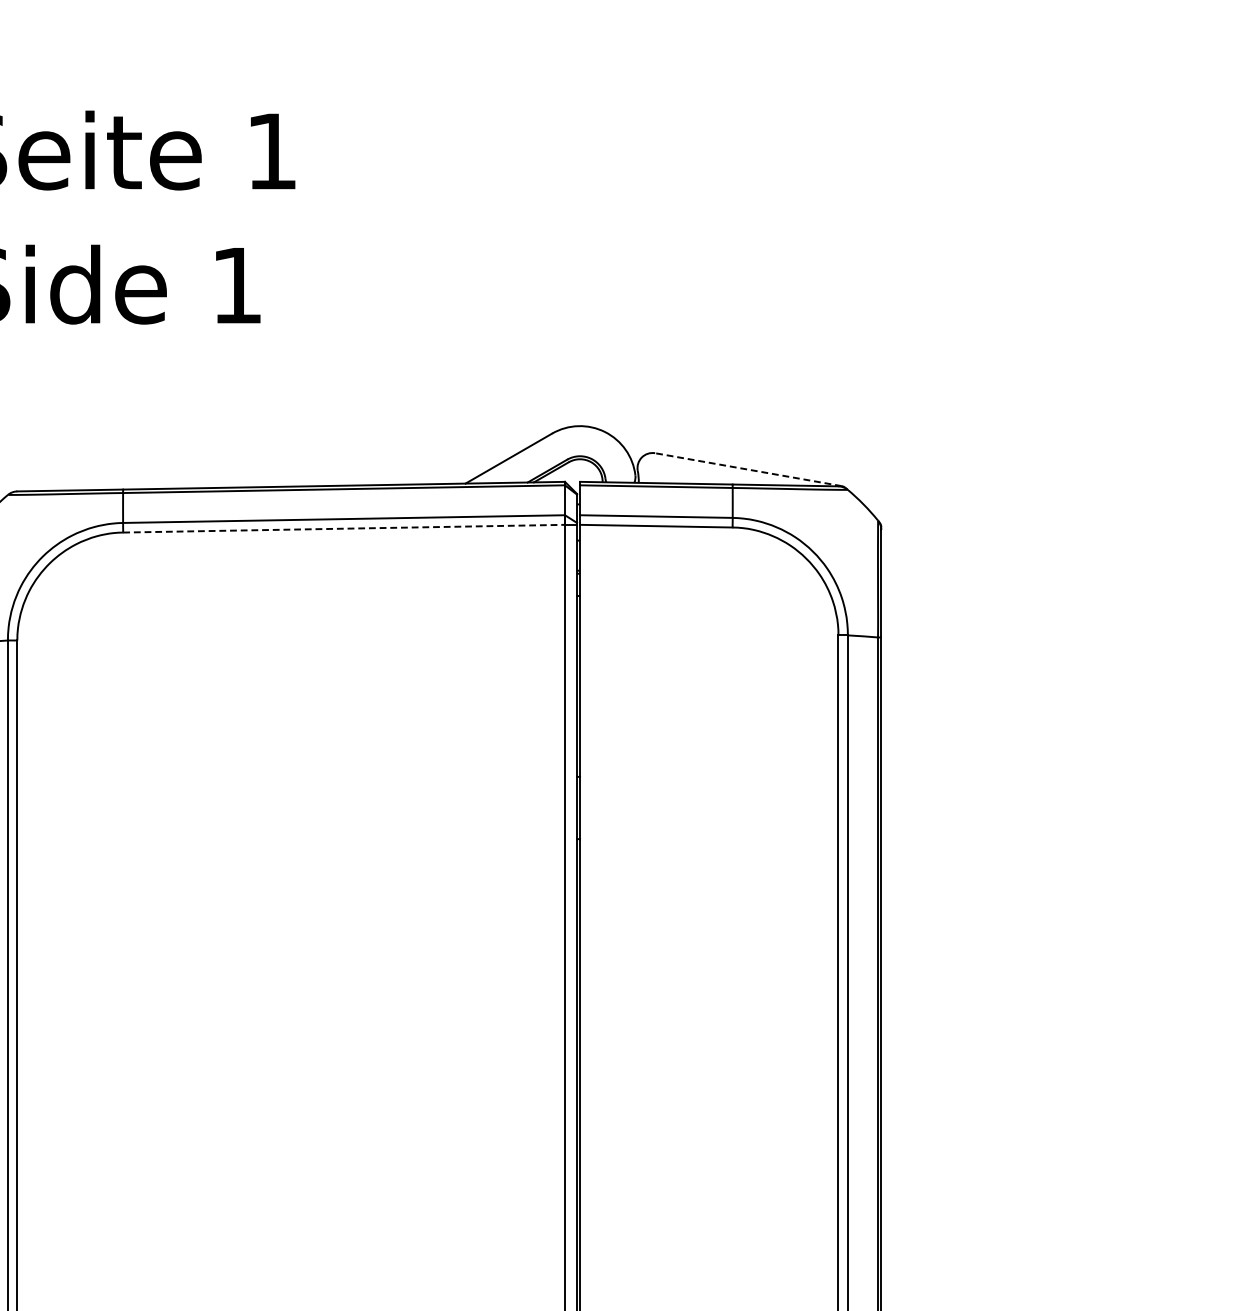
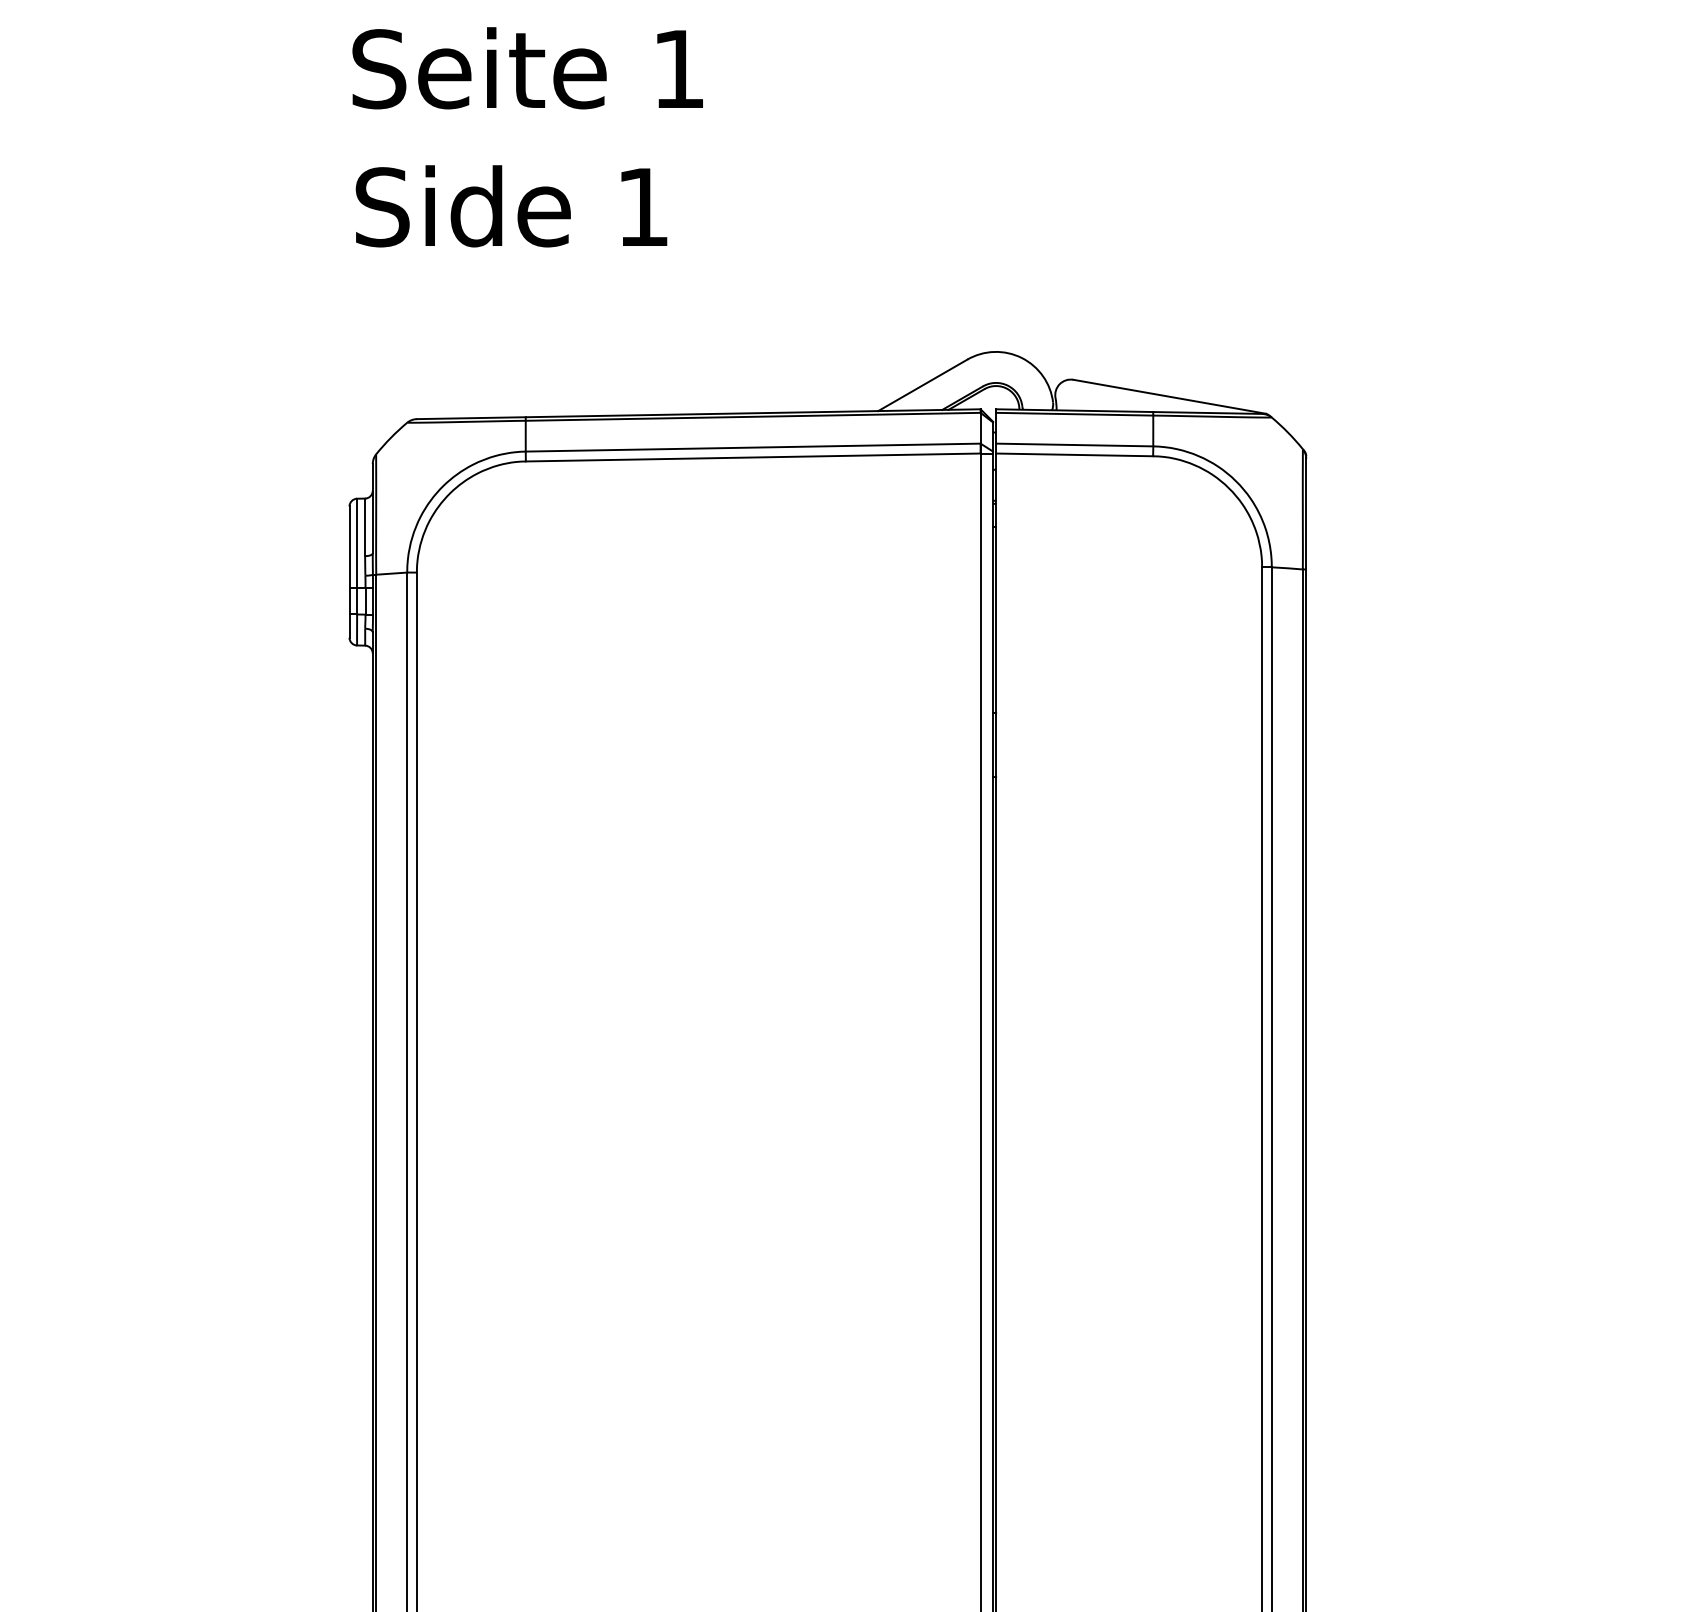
line: (748, 469) -> (1169, 396), dashed -> solid
line: (344, 528) -> (753, 457), dashed -> solid

